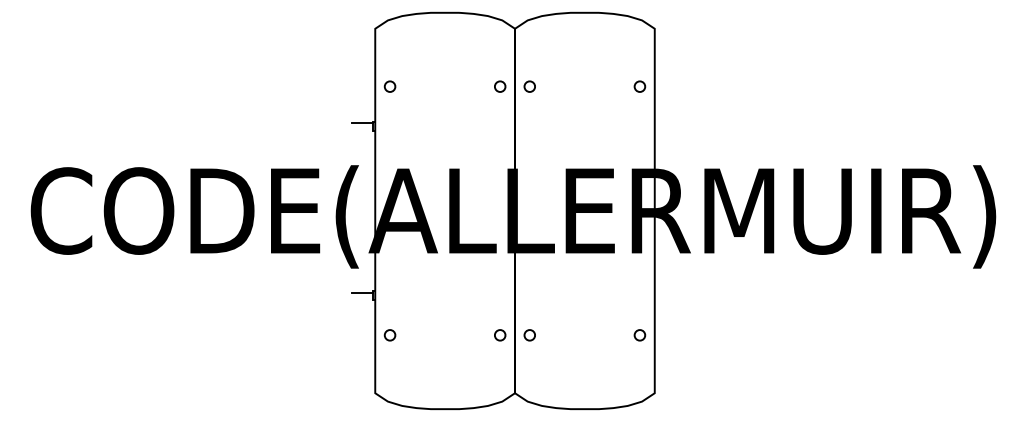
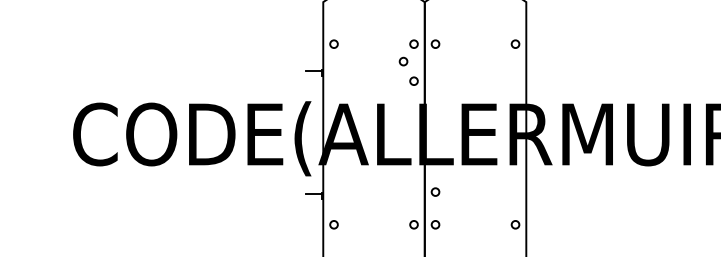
circle: (485, 110) -> (403, 61), added
circle: (500, 137) -> (414, 81), added
circle: (529, 290) -> (435, 192), added

